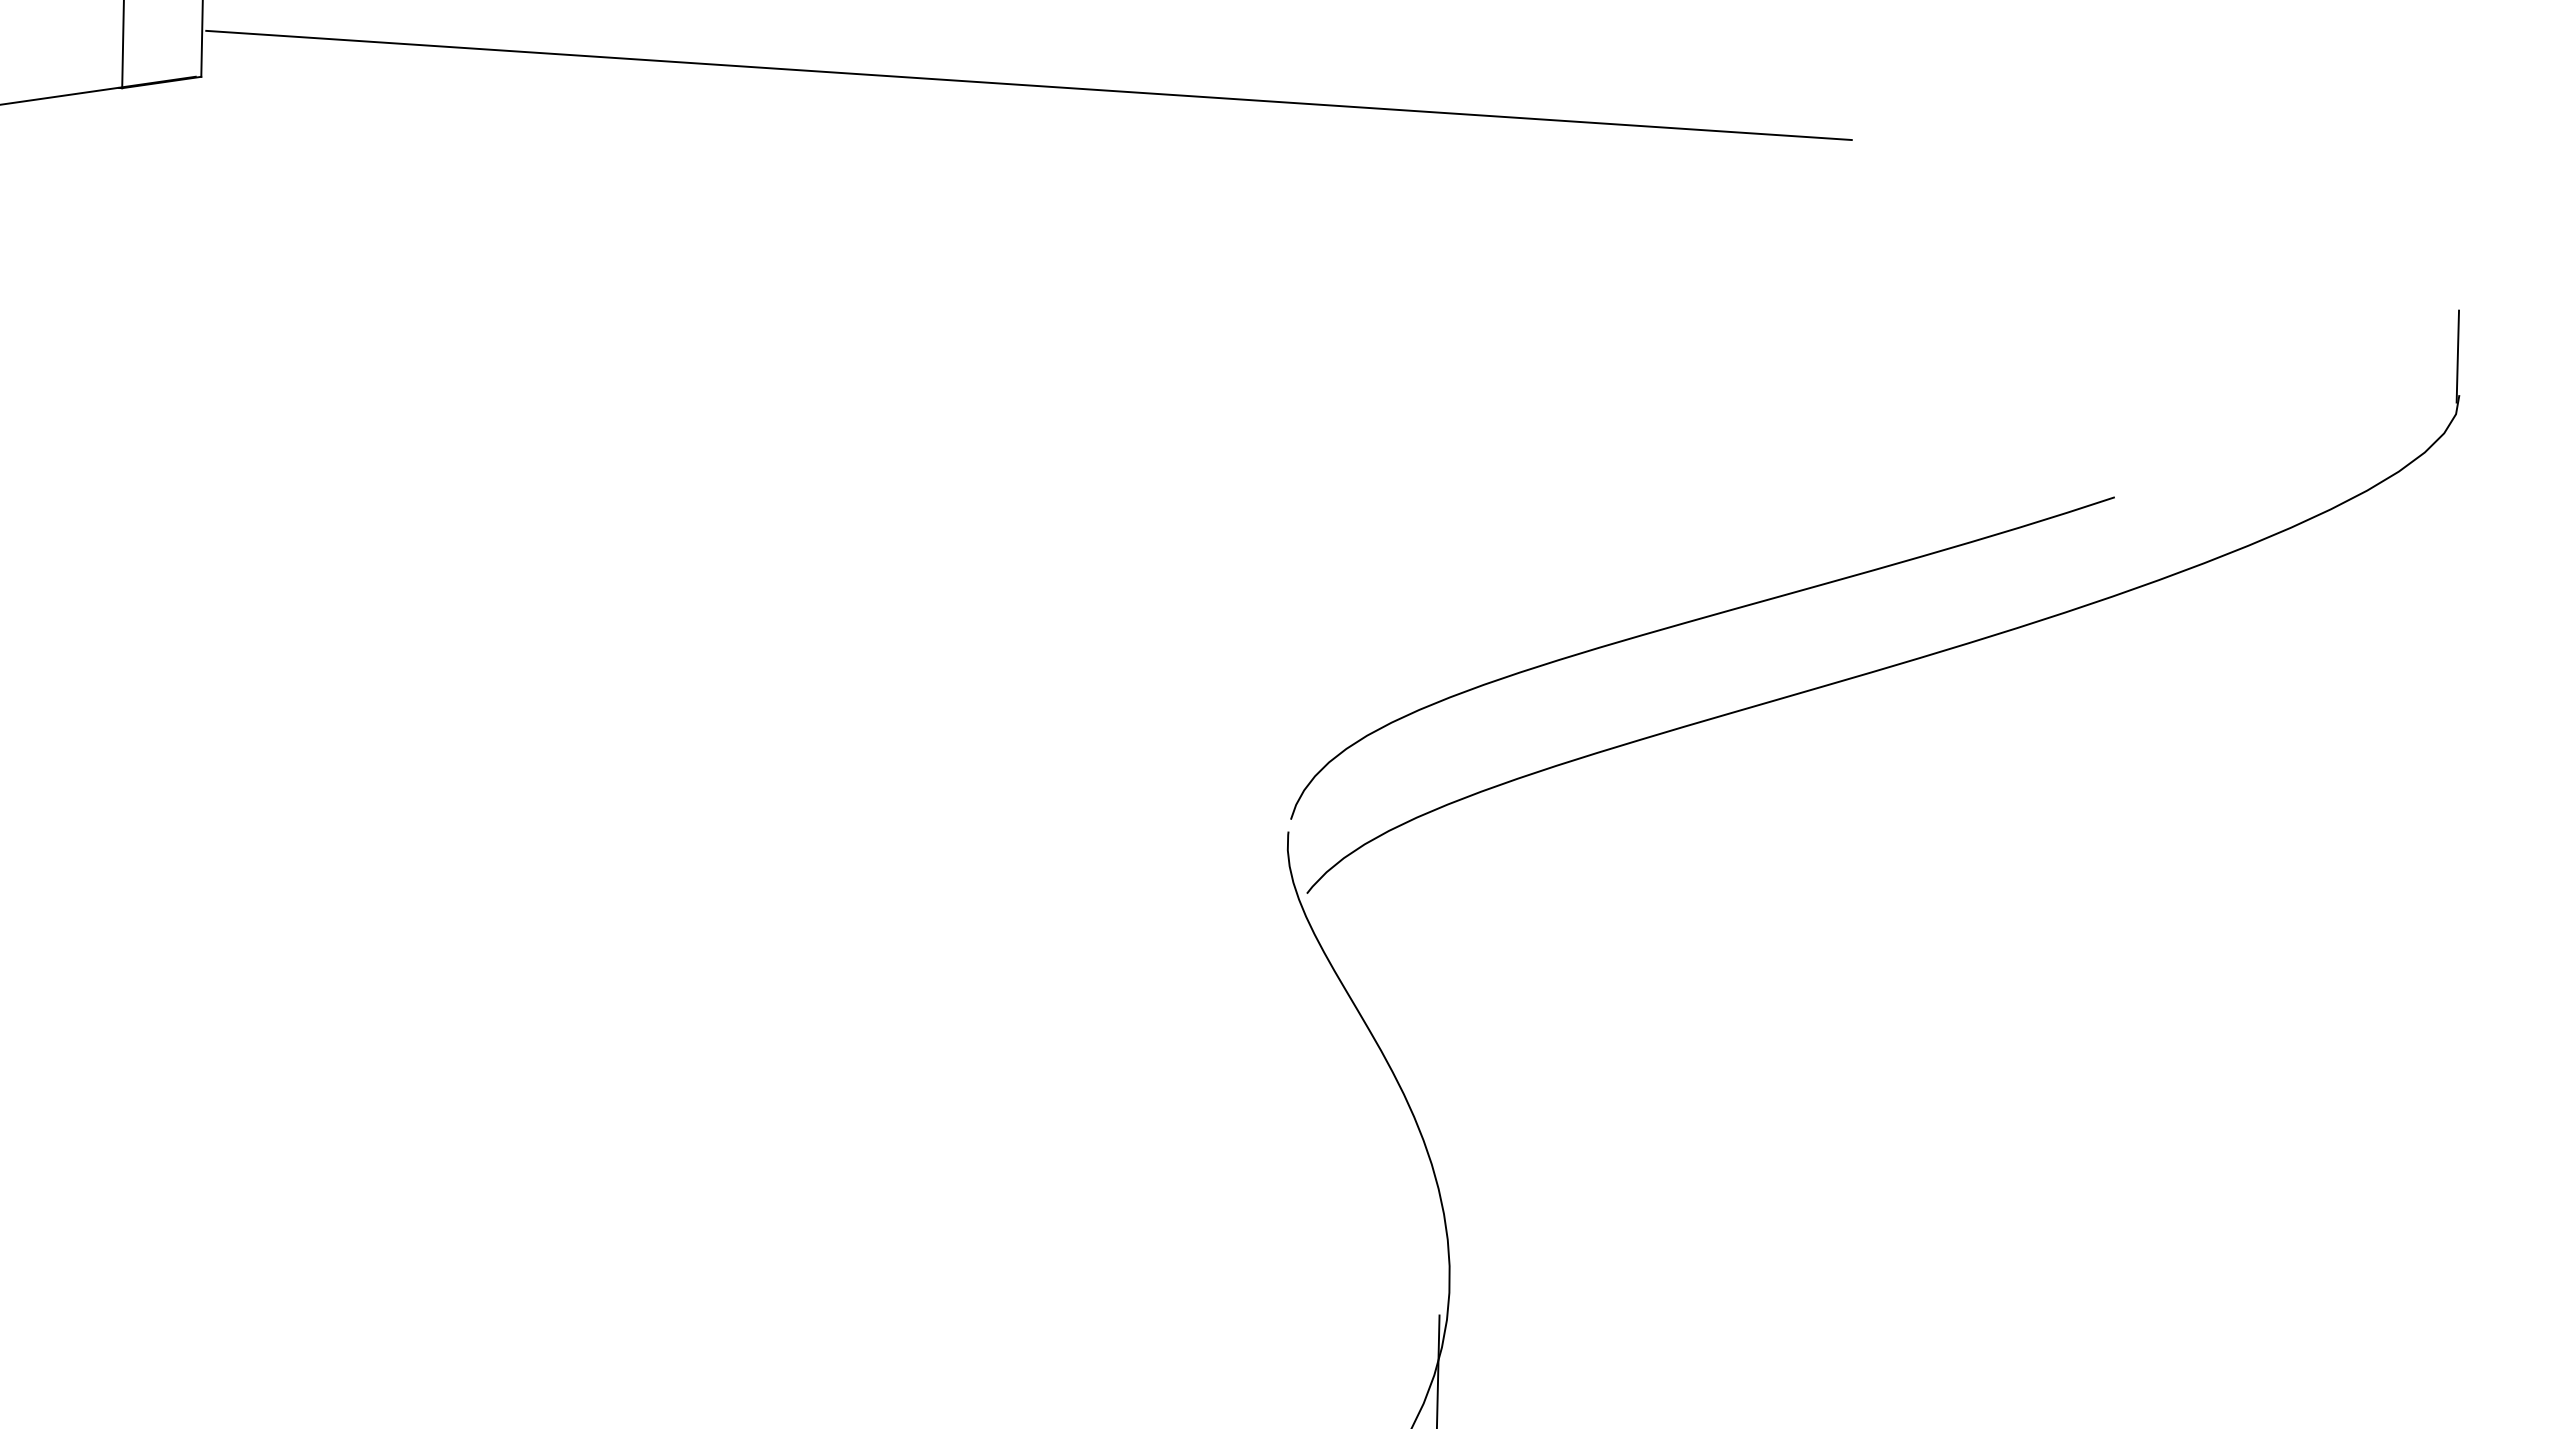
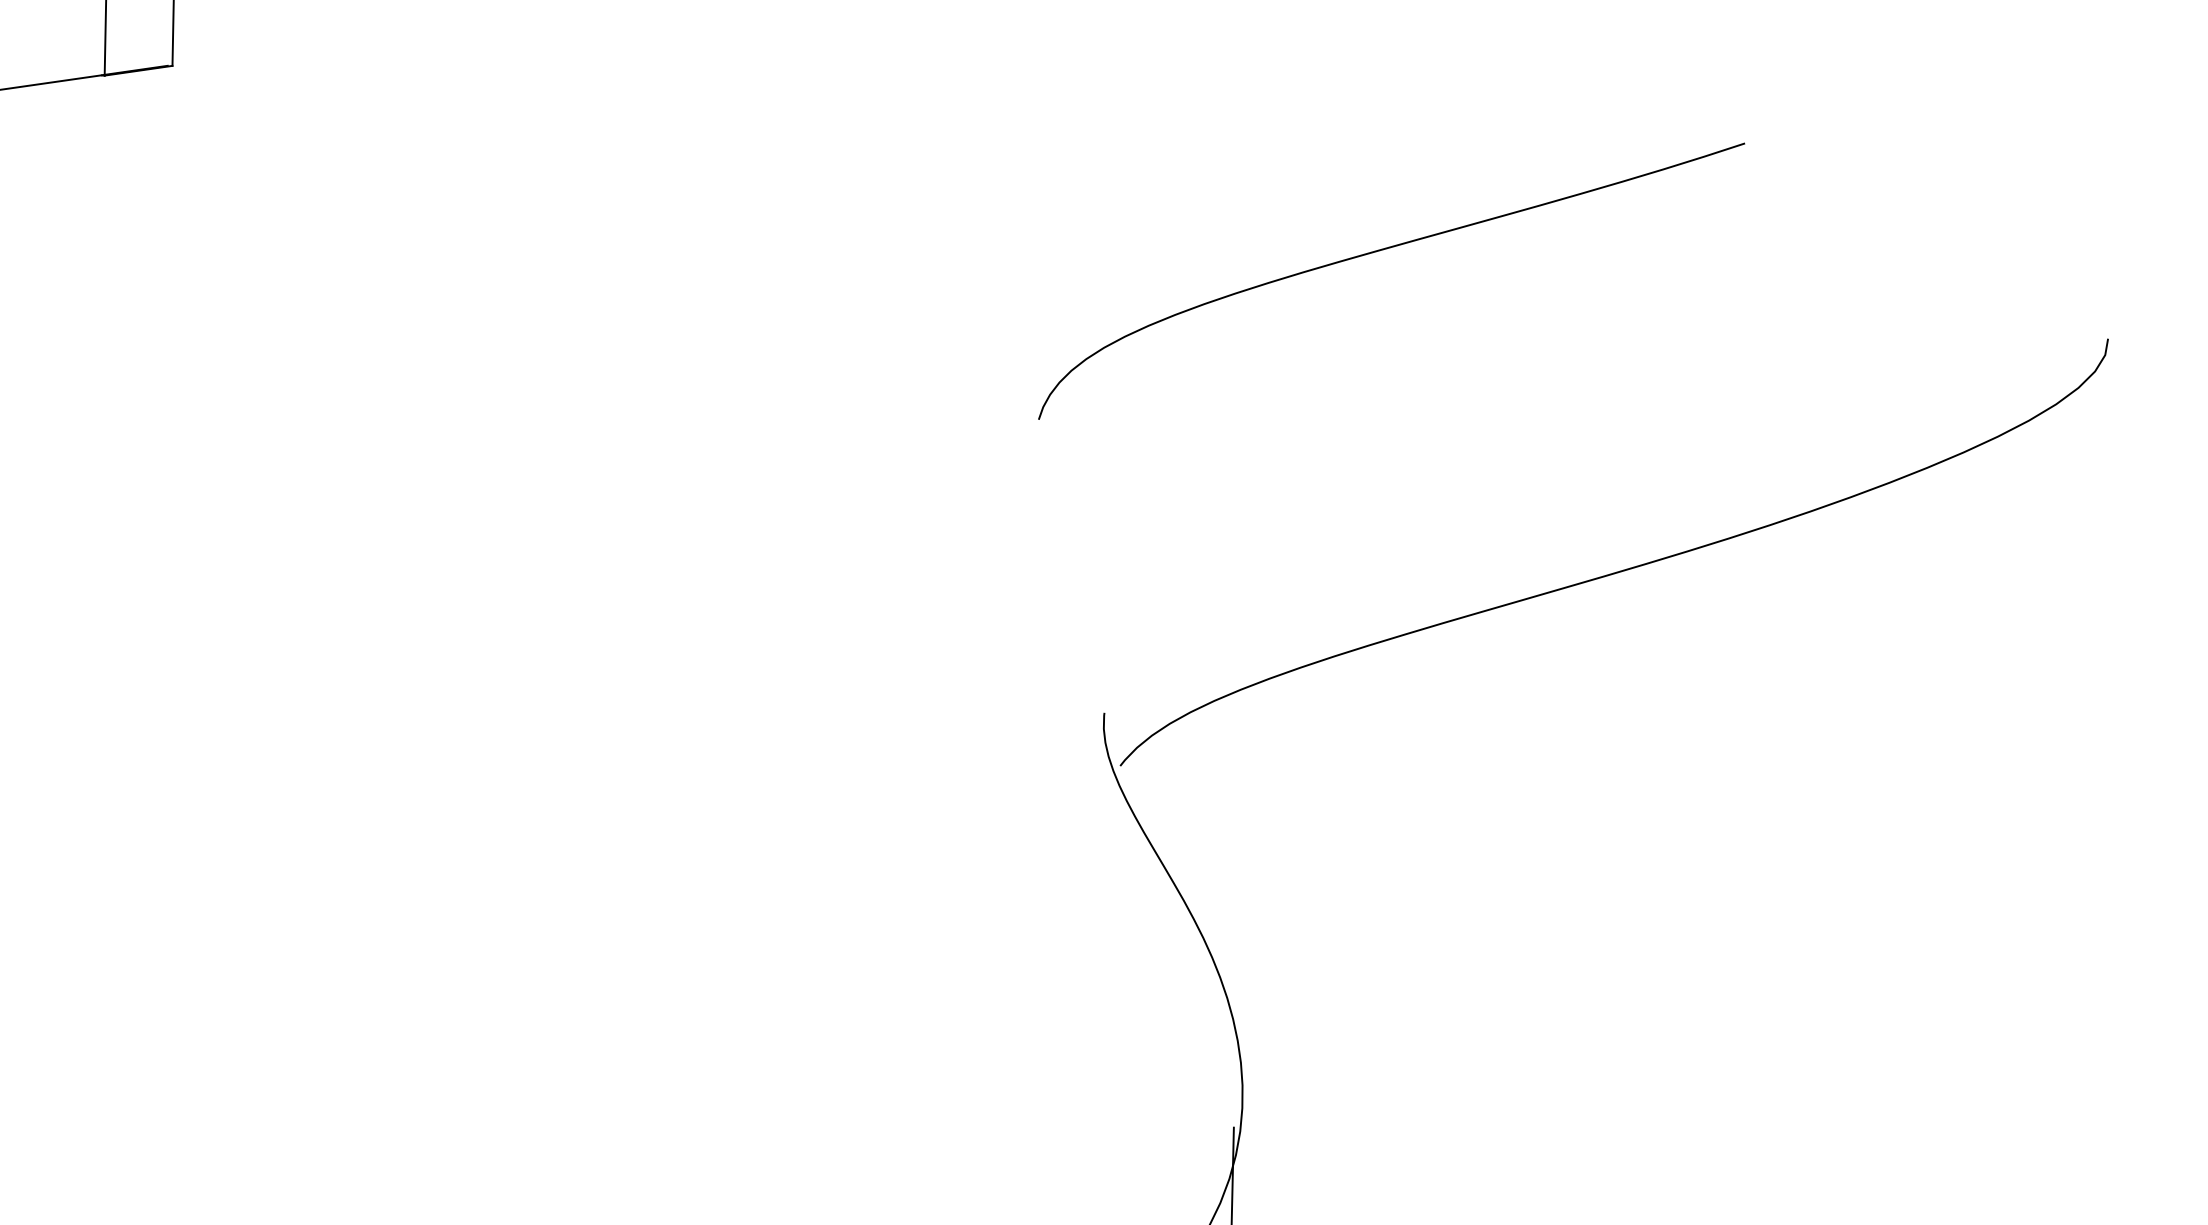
line: (1028, 85) -> (881, 73), removed
line: (2457, 356) -> (2106, 305), removed
curve: (1691, 622) -> (1382, 250), moved

